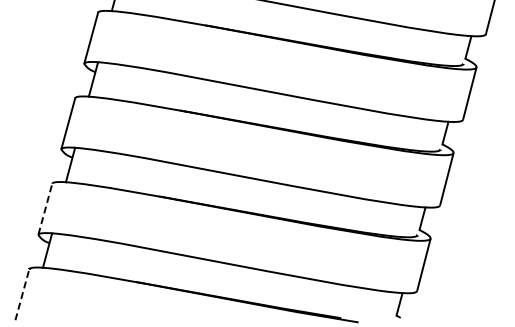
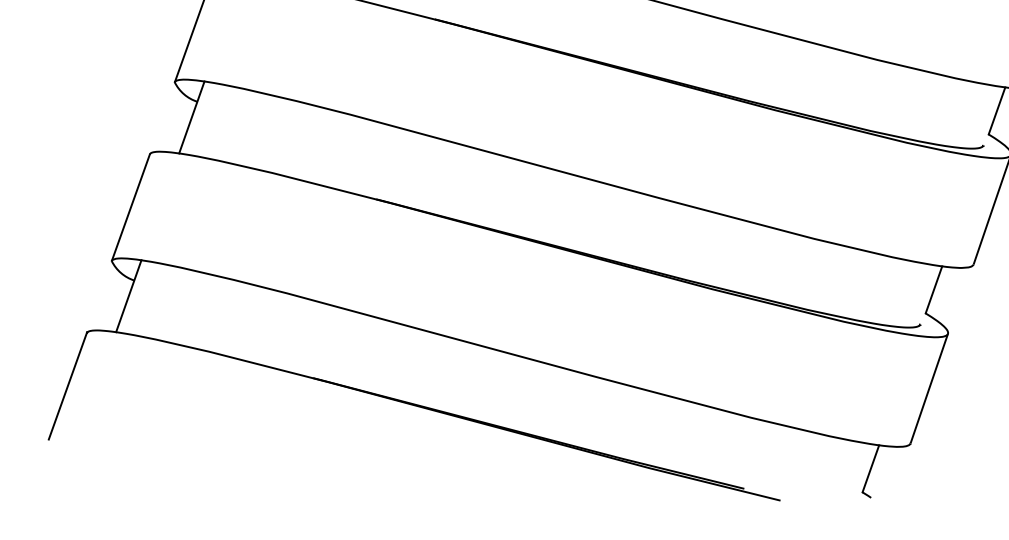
line: (45, 208) -> (131, 206), dashed -> solid
line: (22, 294) -> (68, 385), dashed -> solid

